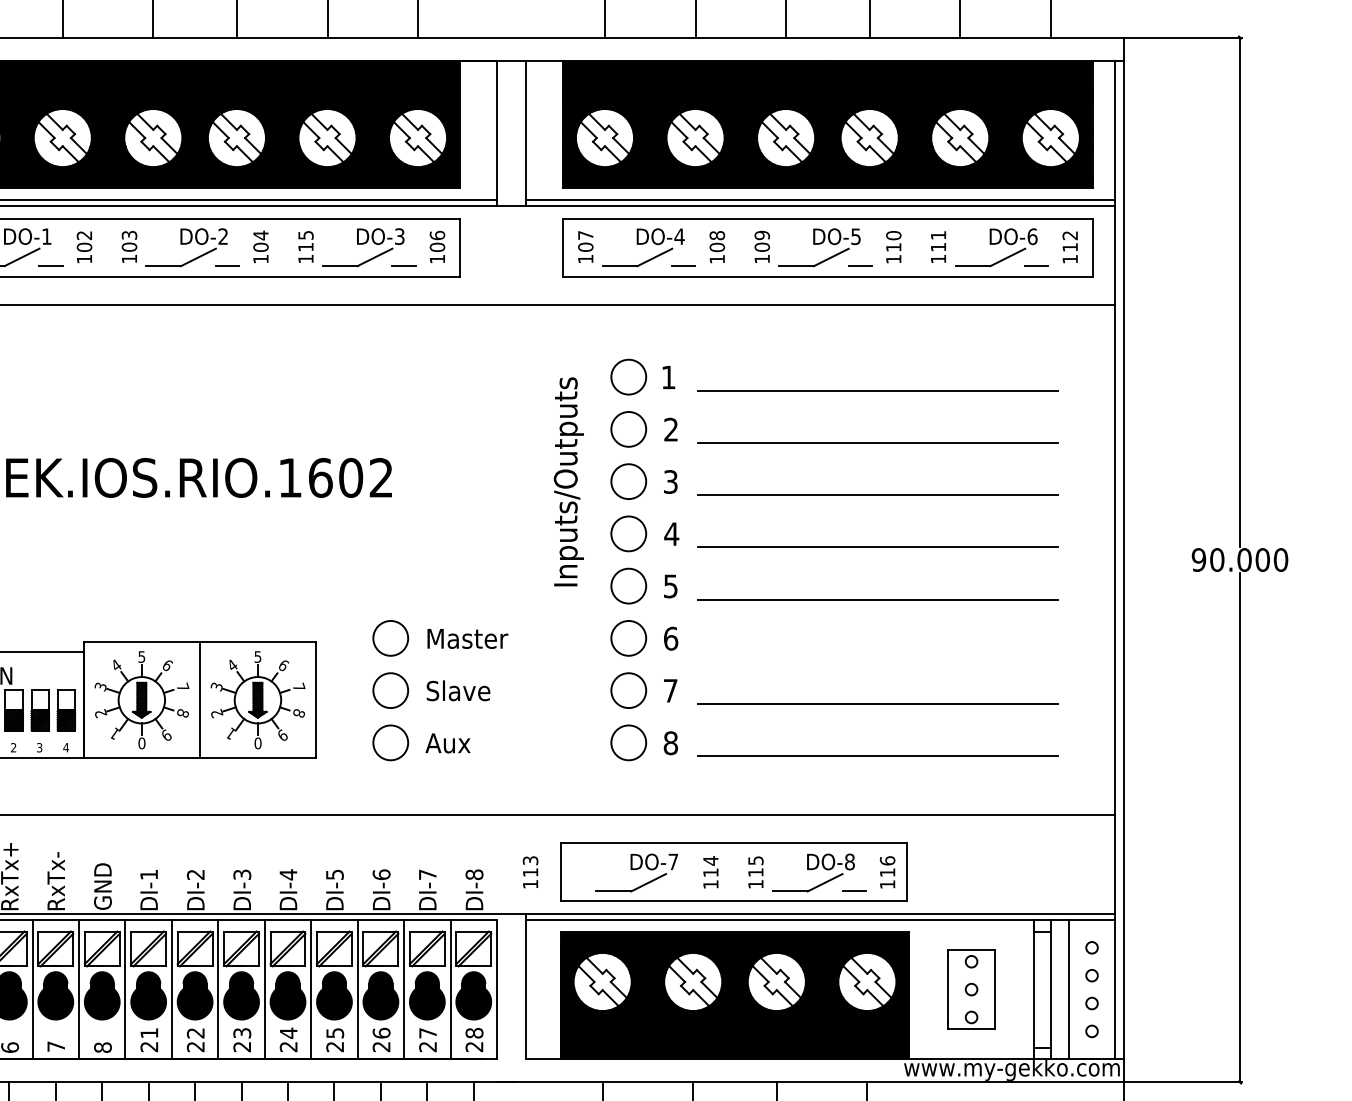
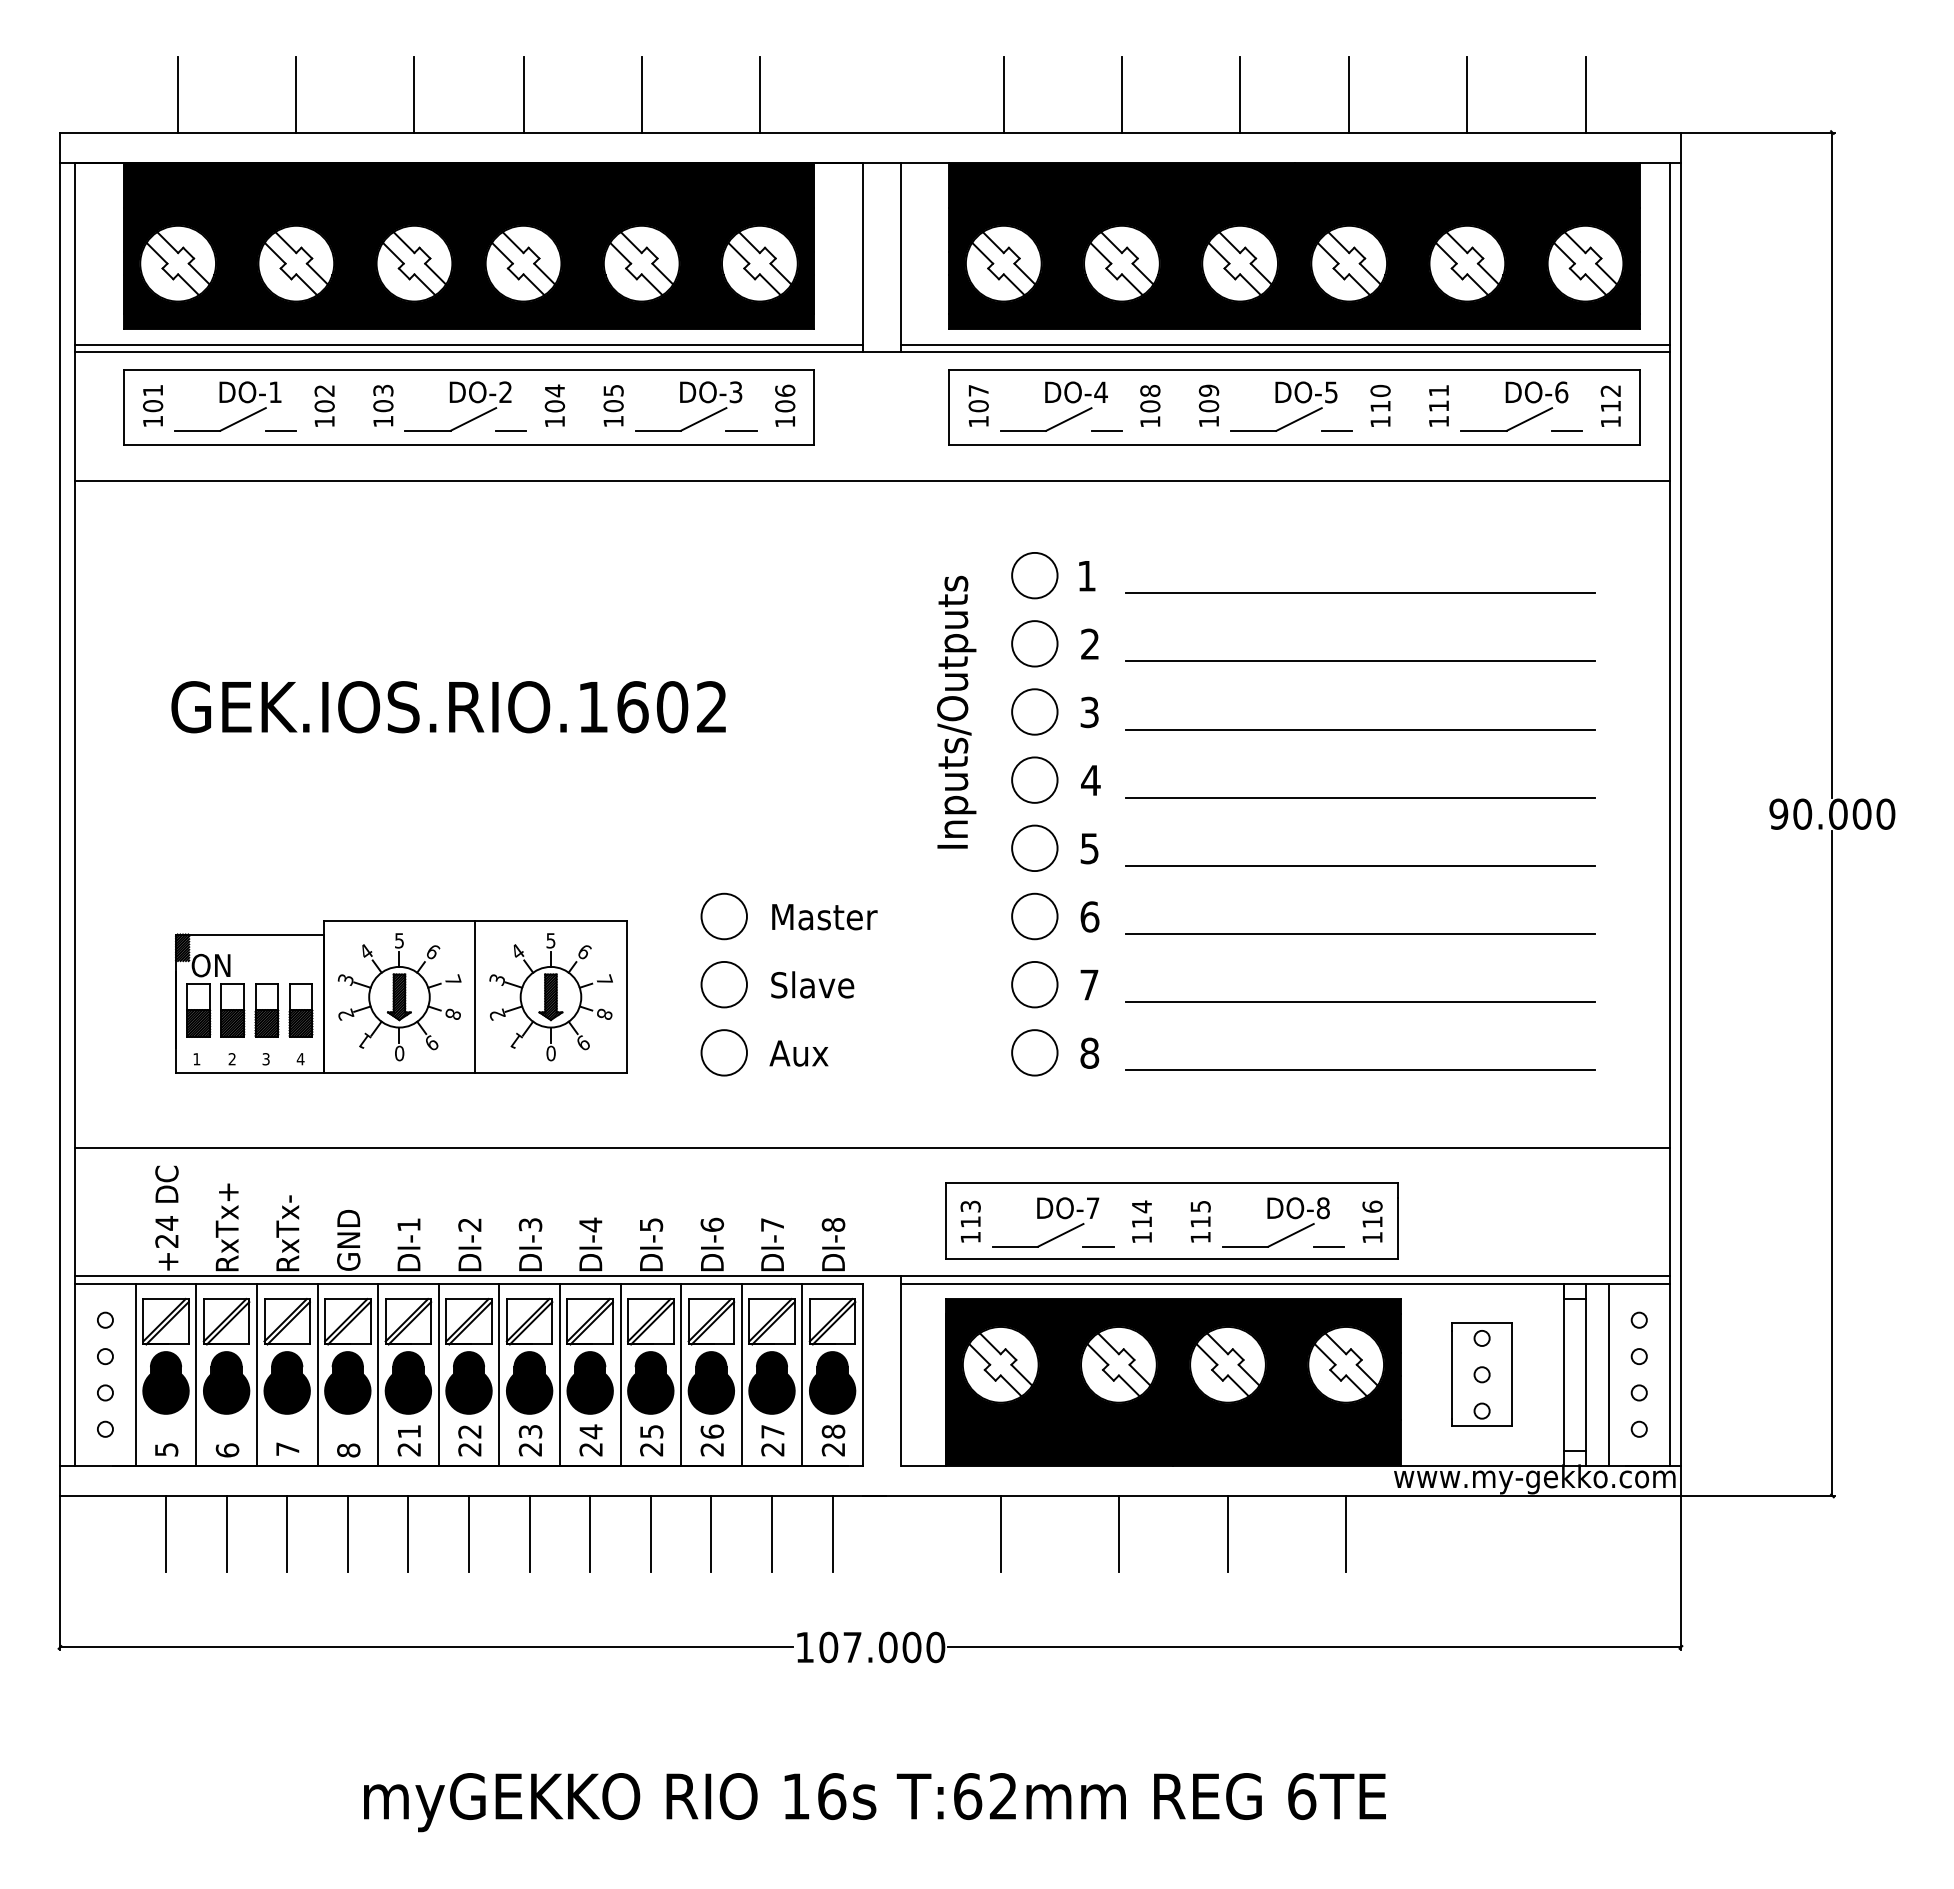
text: (305, 247) -> (613, 406), 115 -> 105
line: (878, 652) -> (1360, 934), added
text: (530, 872) -> (970, 1221), moved
line: (677, 891) -> (1098, 1246), added

